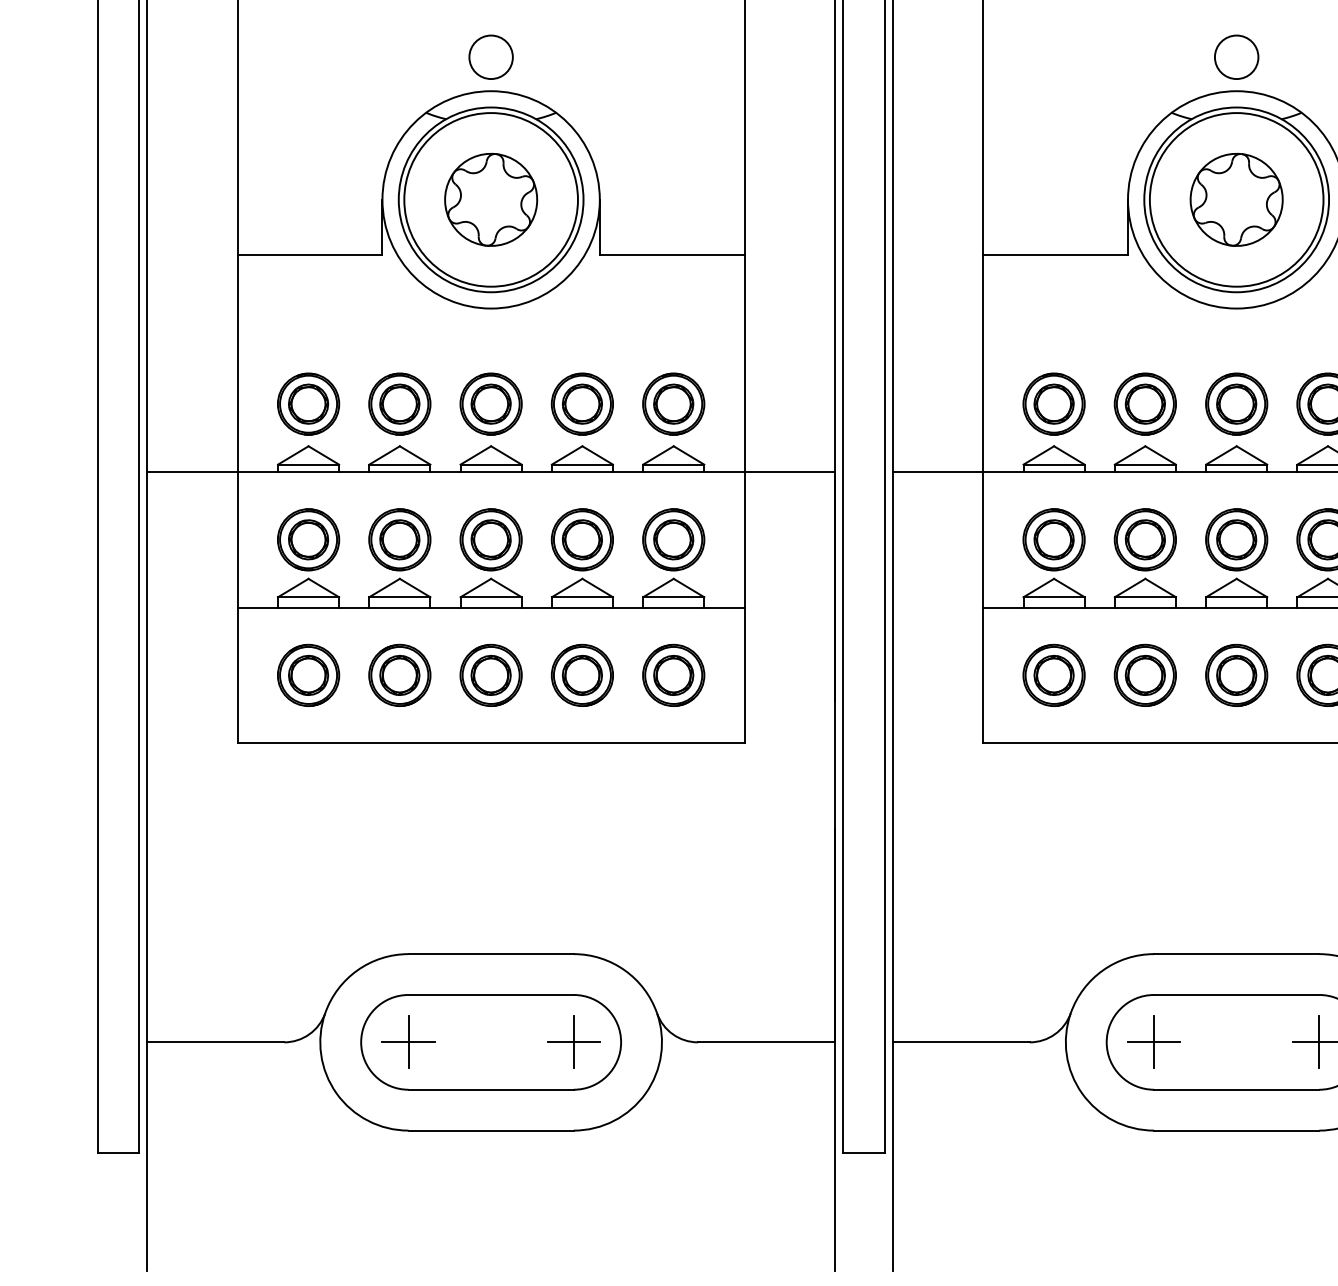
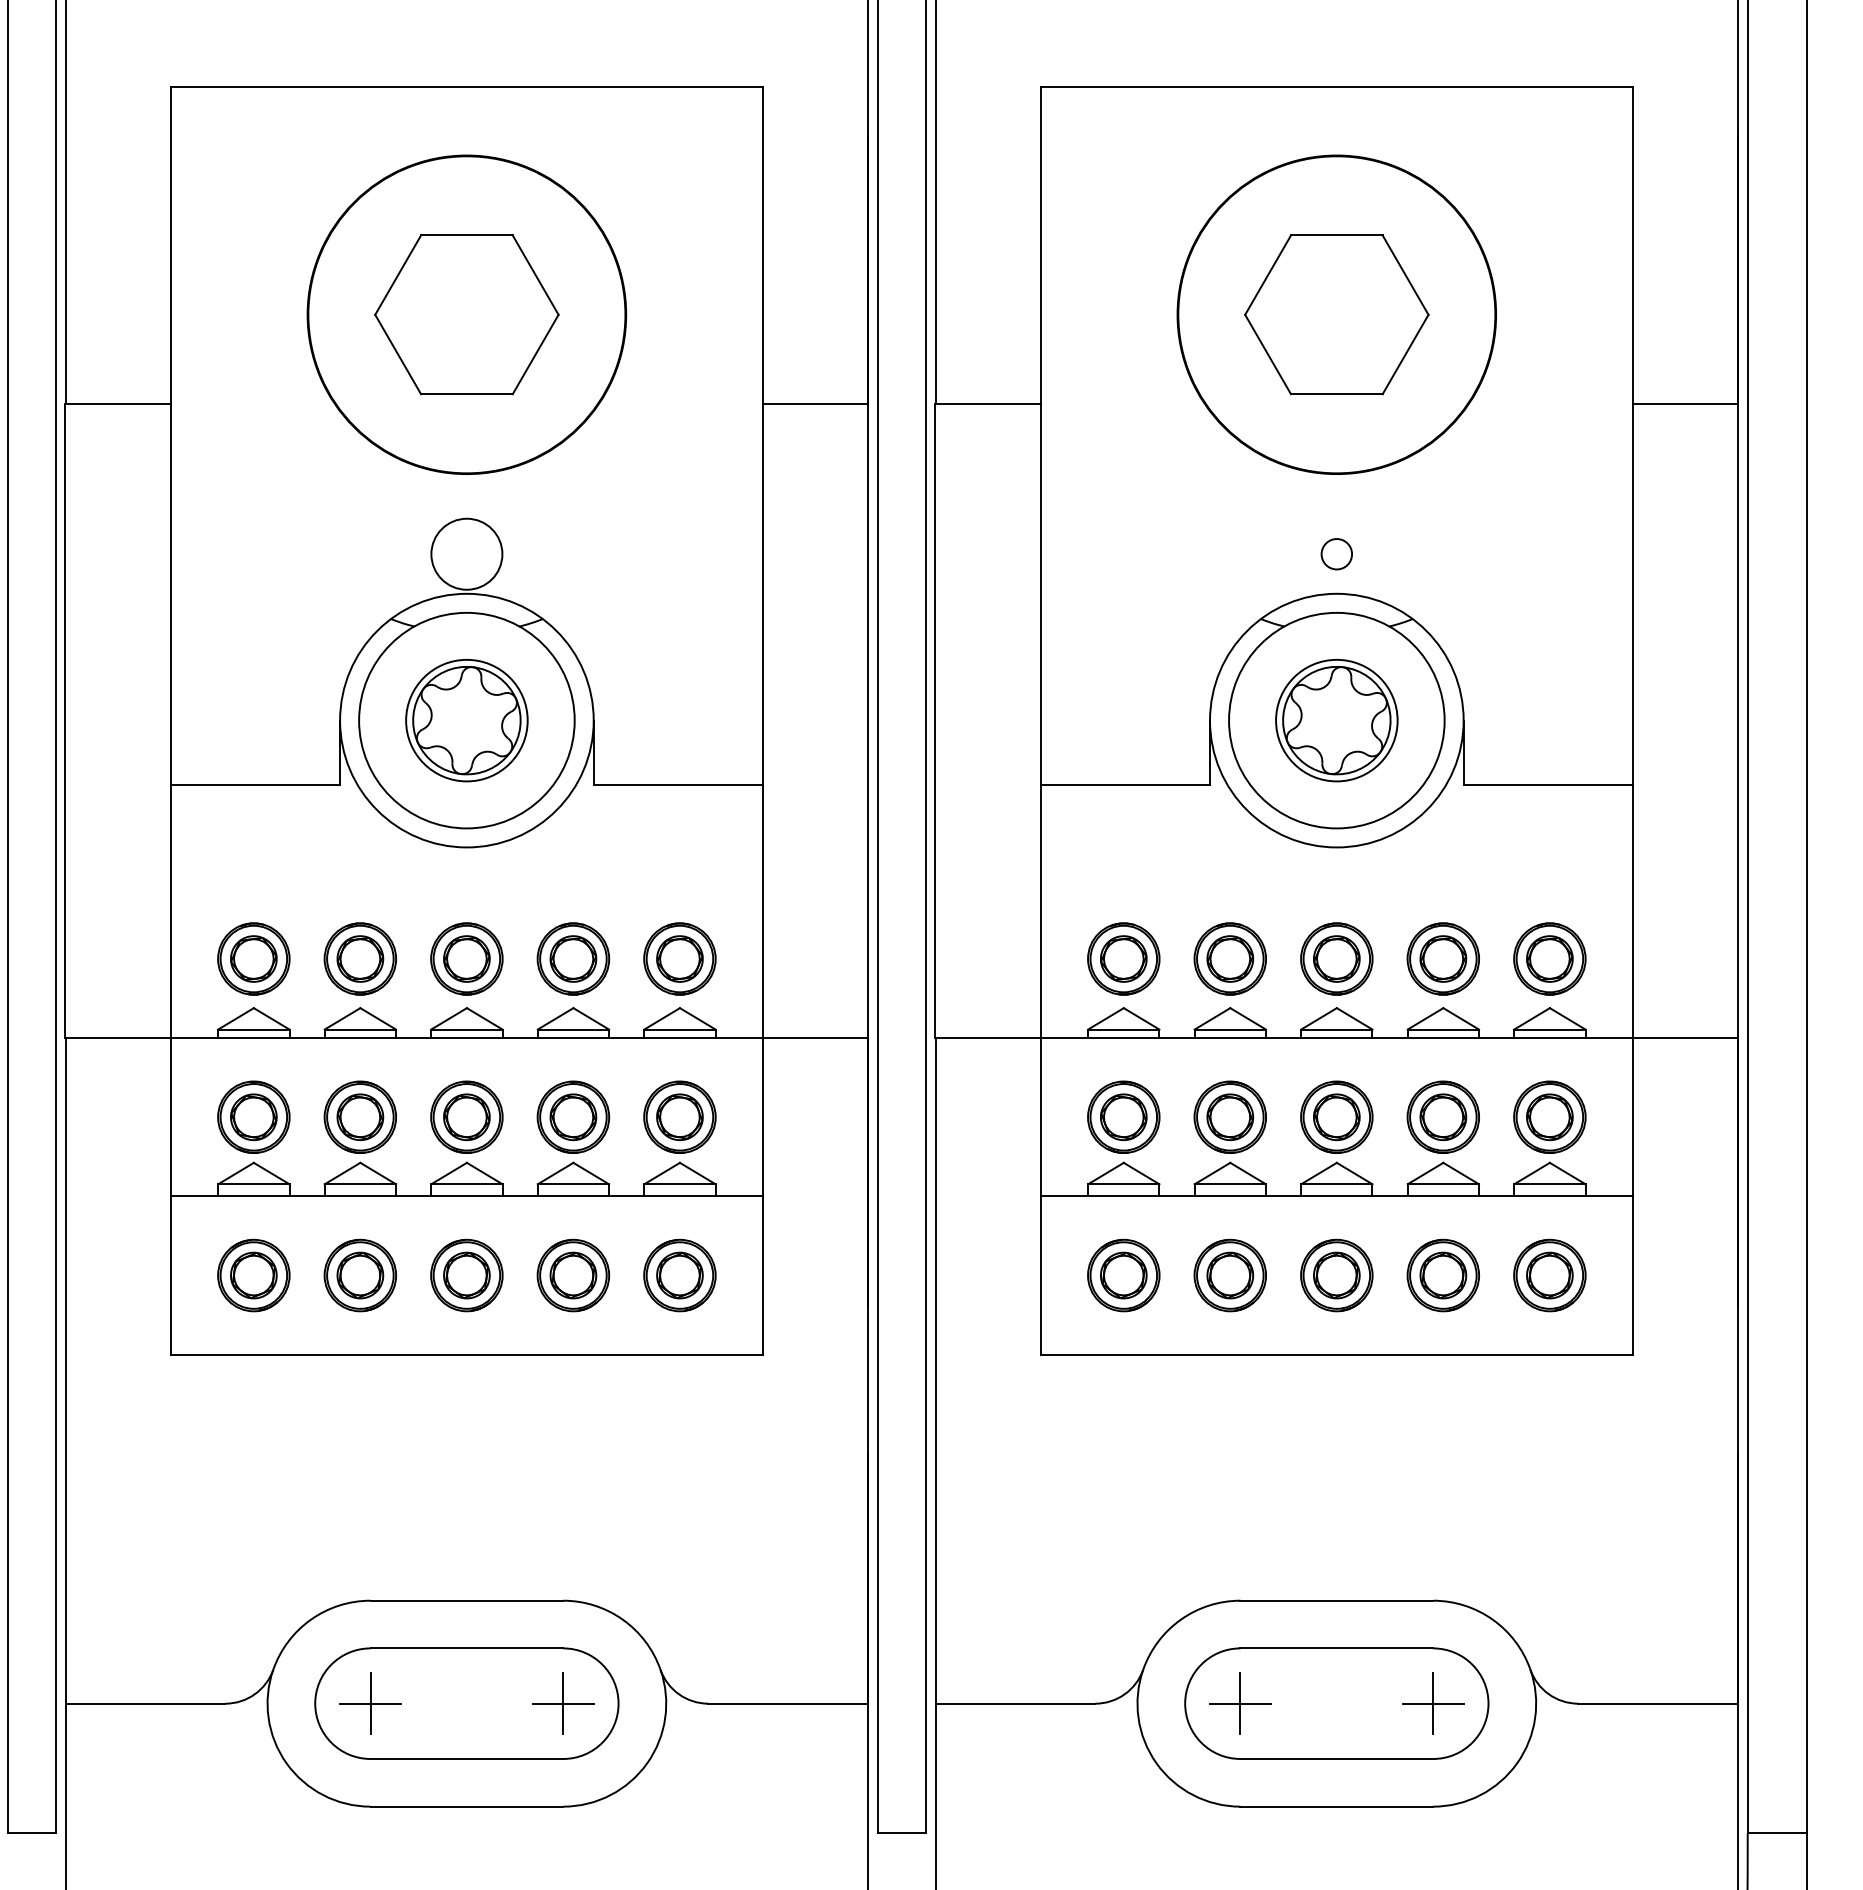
circle: (490, 56) -> (466, 553), size x1.4
circle: (1236, 56) -> (1336, 553), size x0.6
circle: (490, 199) -> (466, 720), size x0.6
circle: (1236, 199) -> (1336, 720), size x0.6

